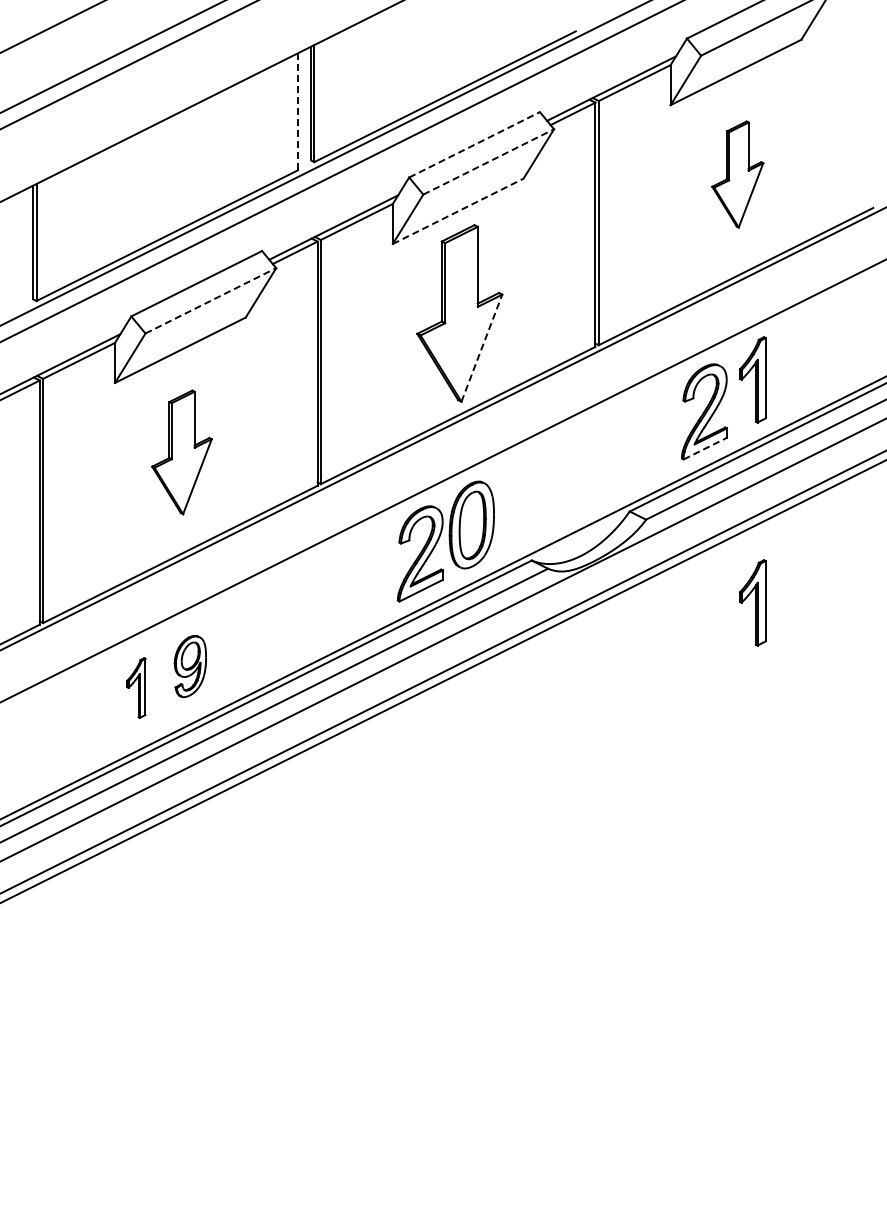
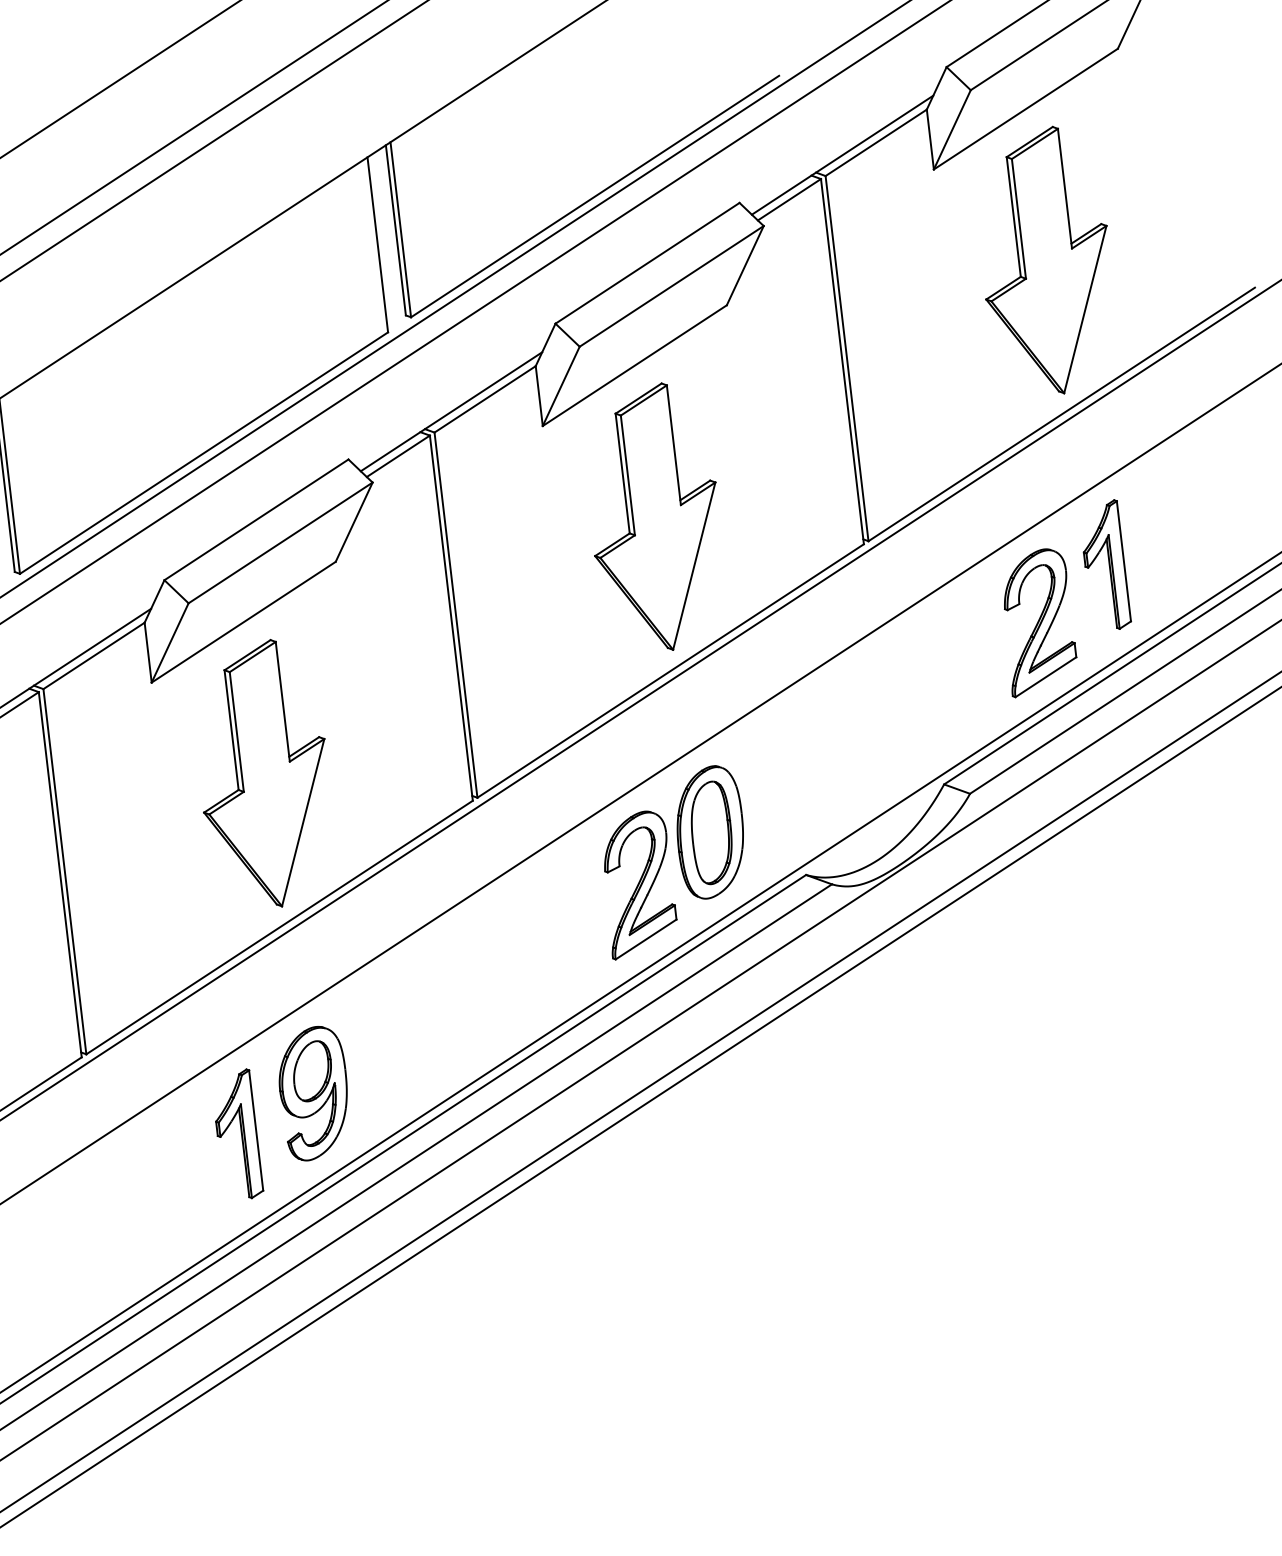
line: (298, 111) -> (378, 244), dashed -> solid
line: (474, 144) -> (647, 262), dashed -> solid
line: (489, 161) -> (672, 285), dashed -> solid
part: (737, 174) -> (1046, 261), size x1.67
line: (458, 211) -> (635, 365), dashed -> solid
line: (211, 300) -> (281, 542), dashed -> solid
line: (482, 347) -> (695, 565), dashed -> solid
line: (705, 448) -> (1046, 676), dashed -> solid
part: (181, 452) -> (263, 774), size x1.43
part: (752, 602) -> (1143, 898), removed
part: (190, 666) -> (314, 1093), size x1.43
part: (136, 687) -> (237, 1134), size x1.43

